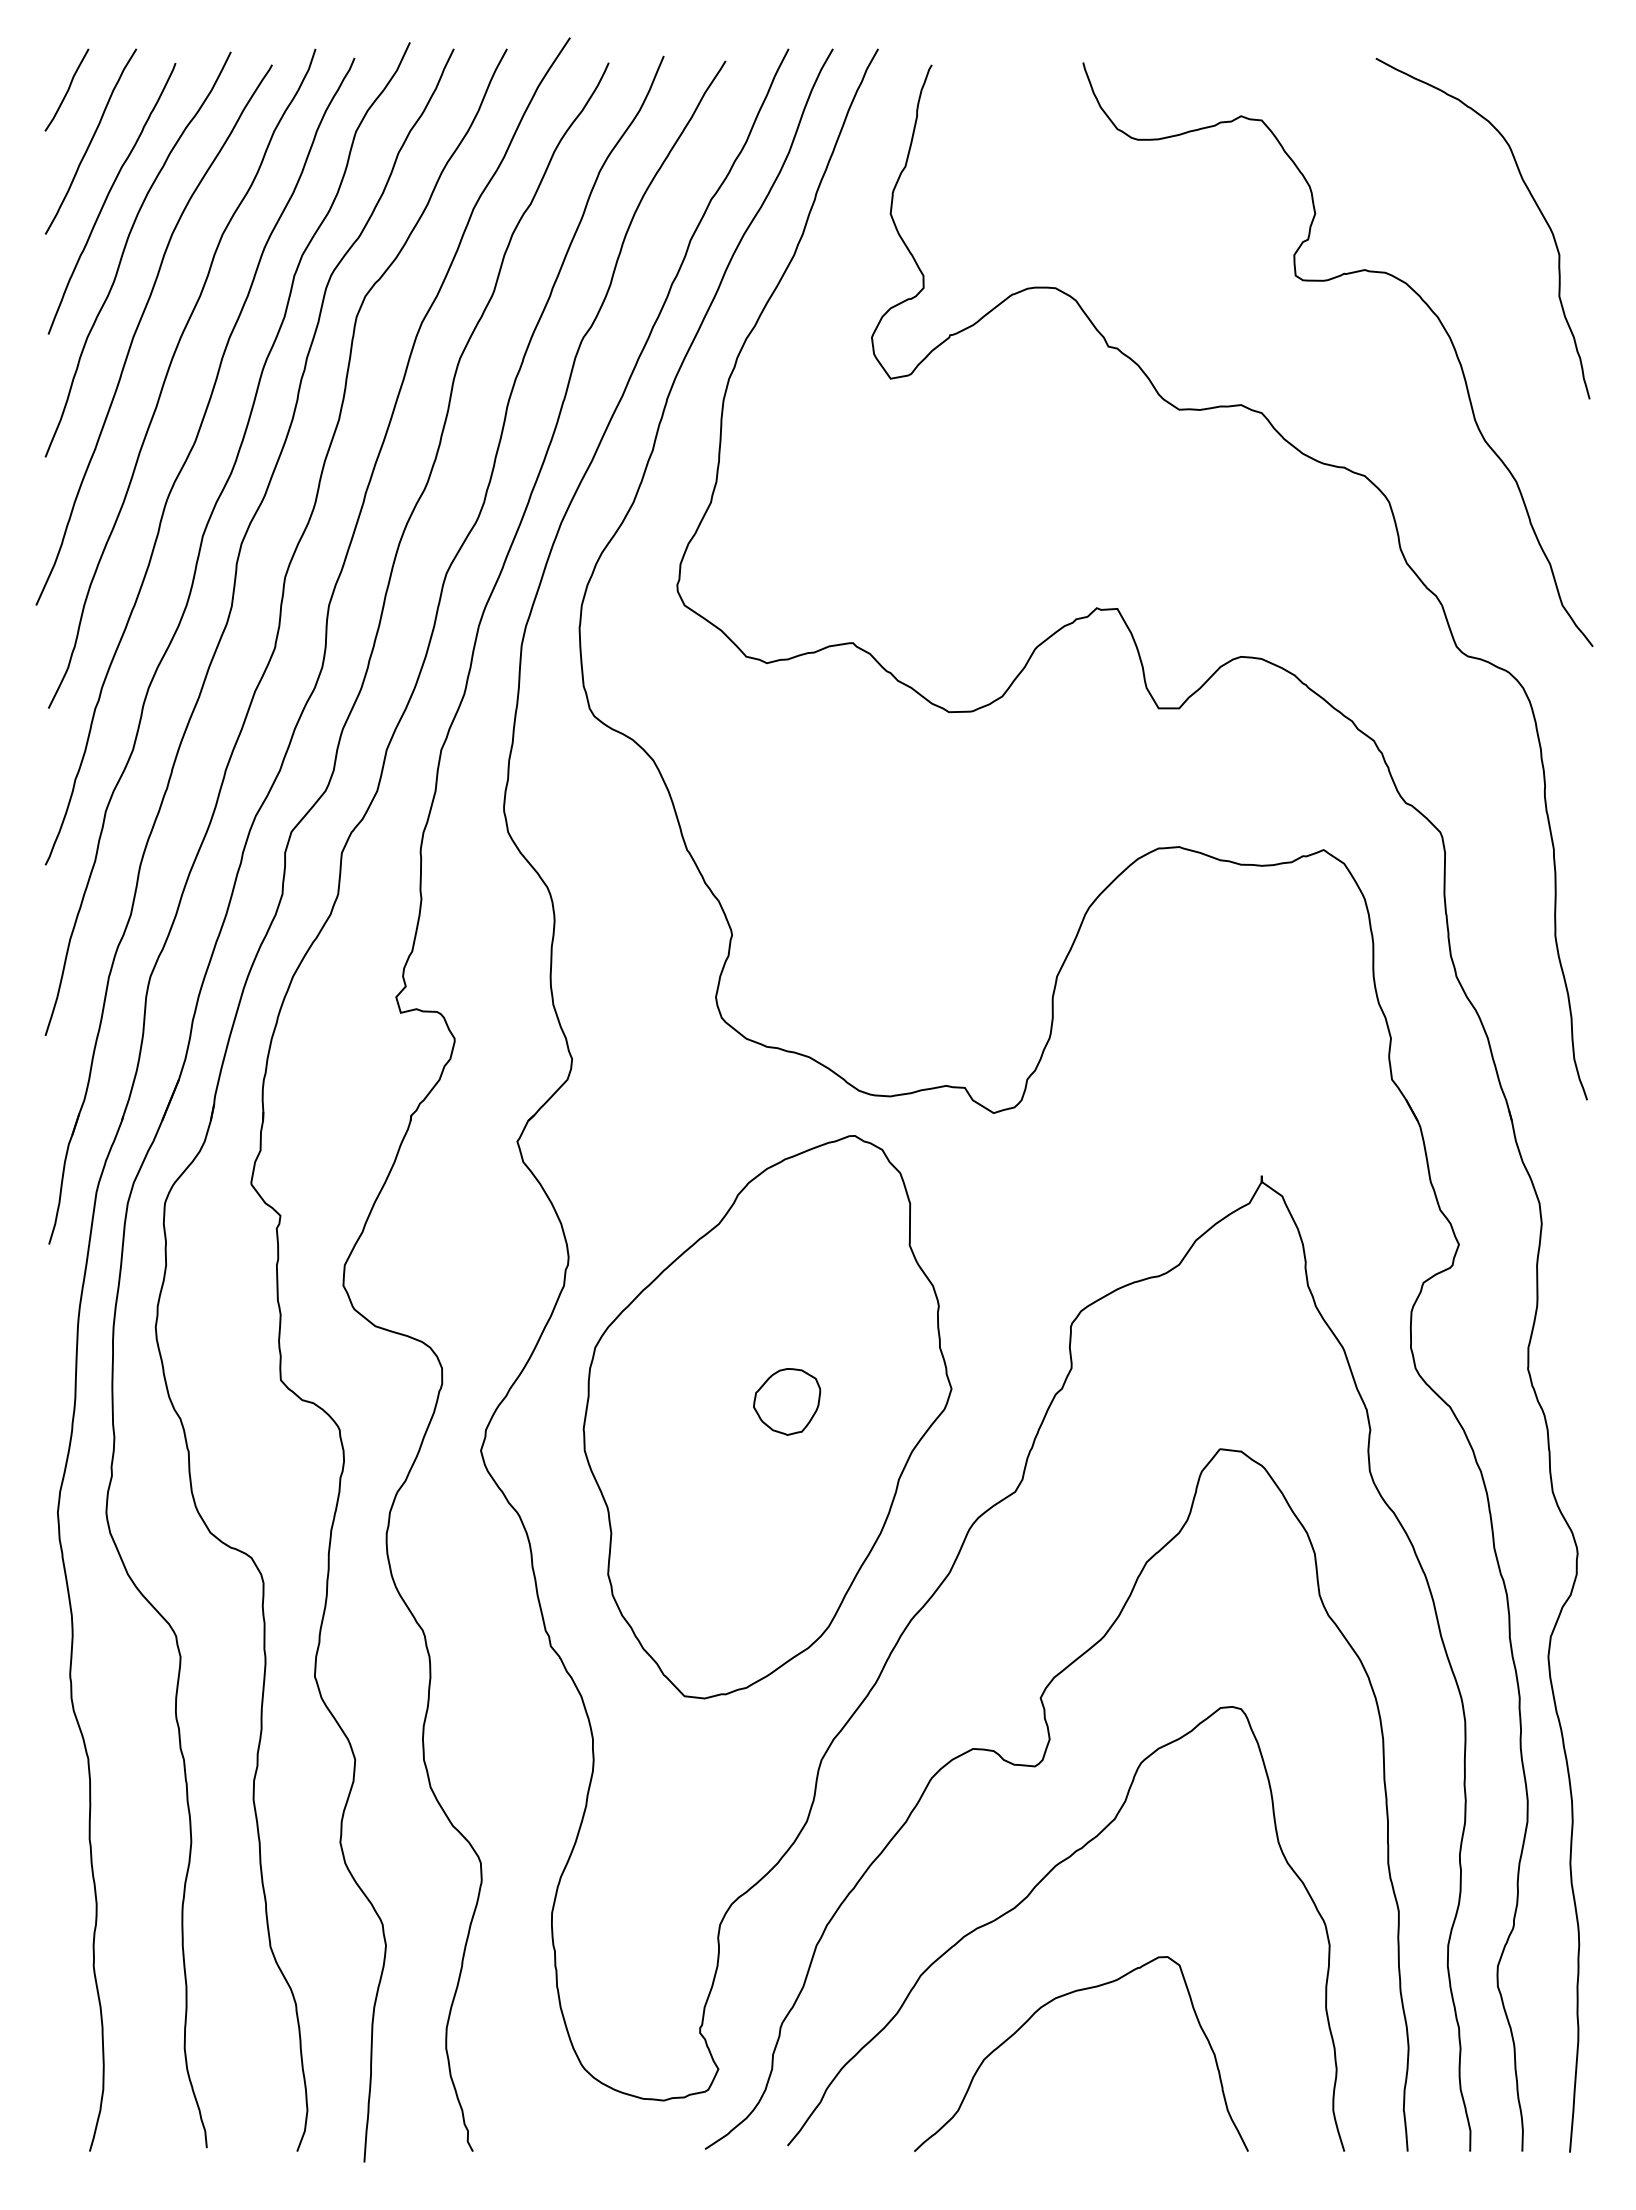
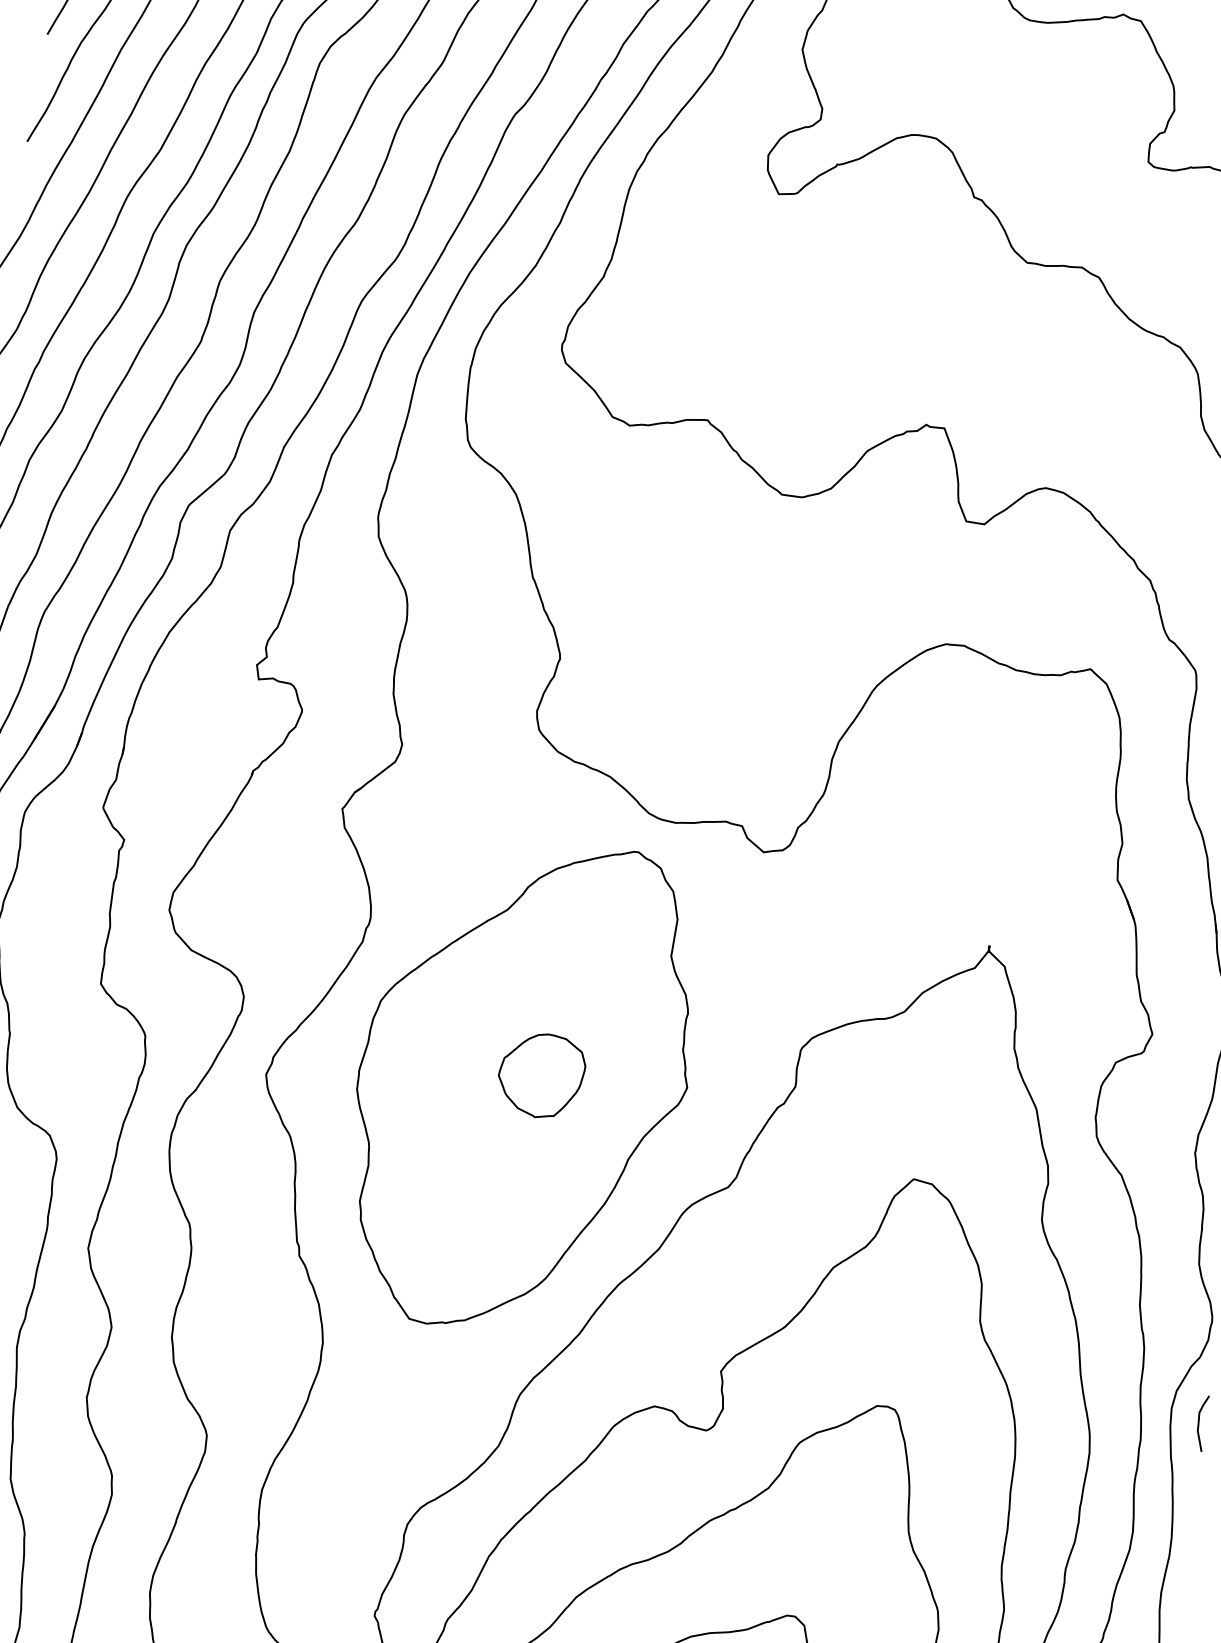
part: (786, 1401) -> (540, 1075), size x1.43
curve: (1582, 1670) -> (1199, 1425), added

